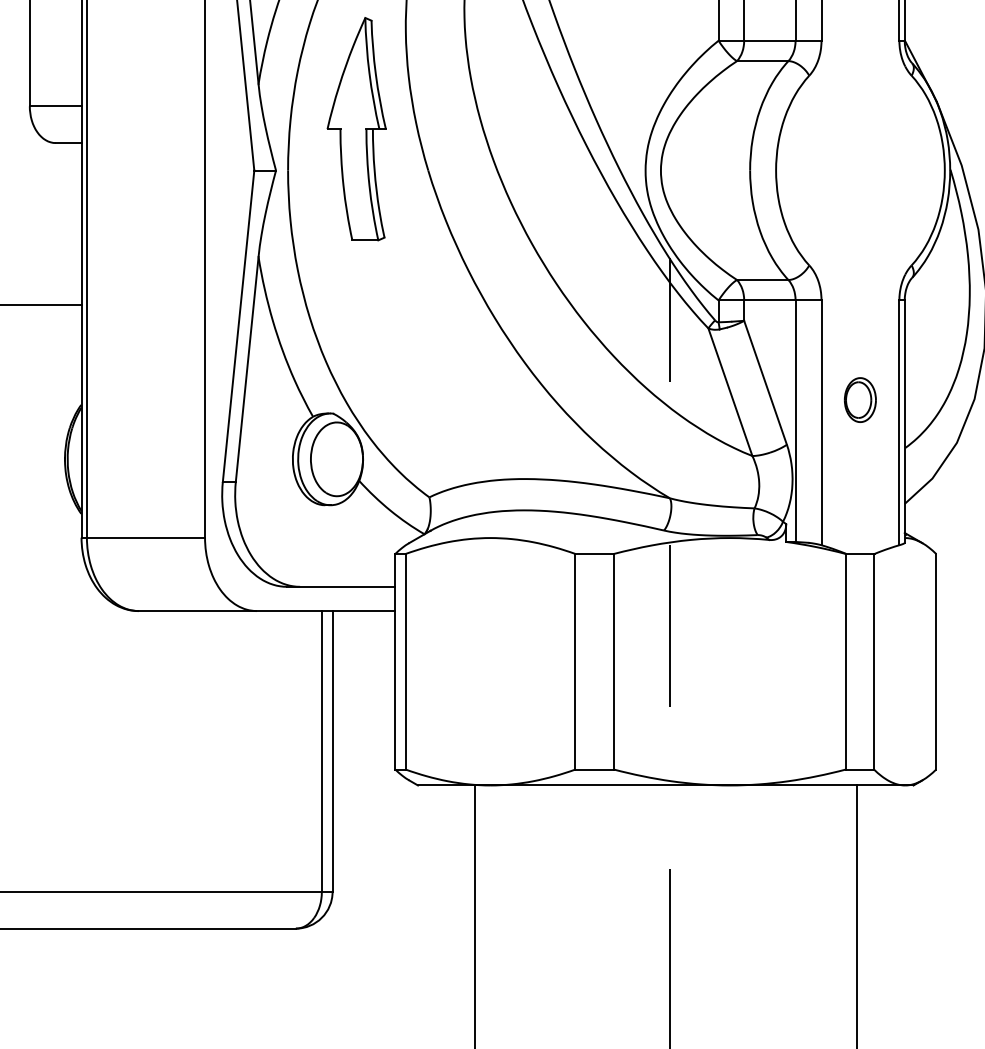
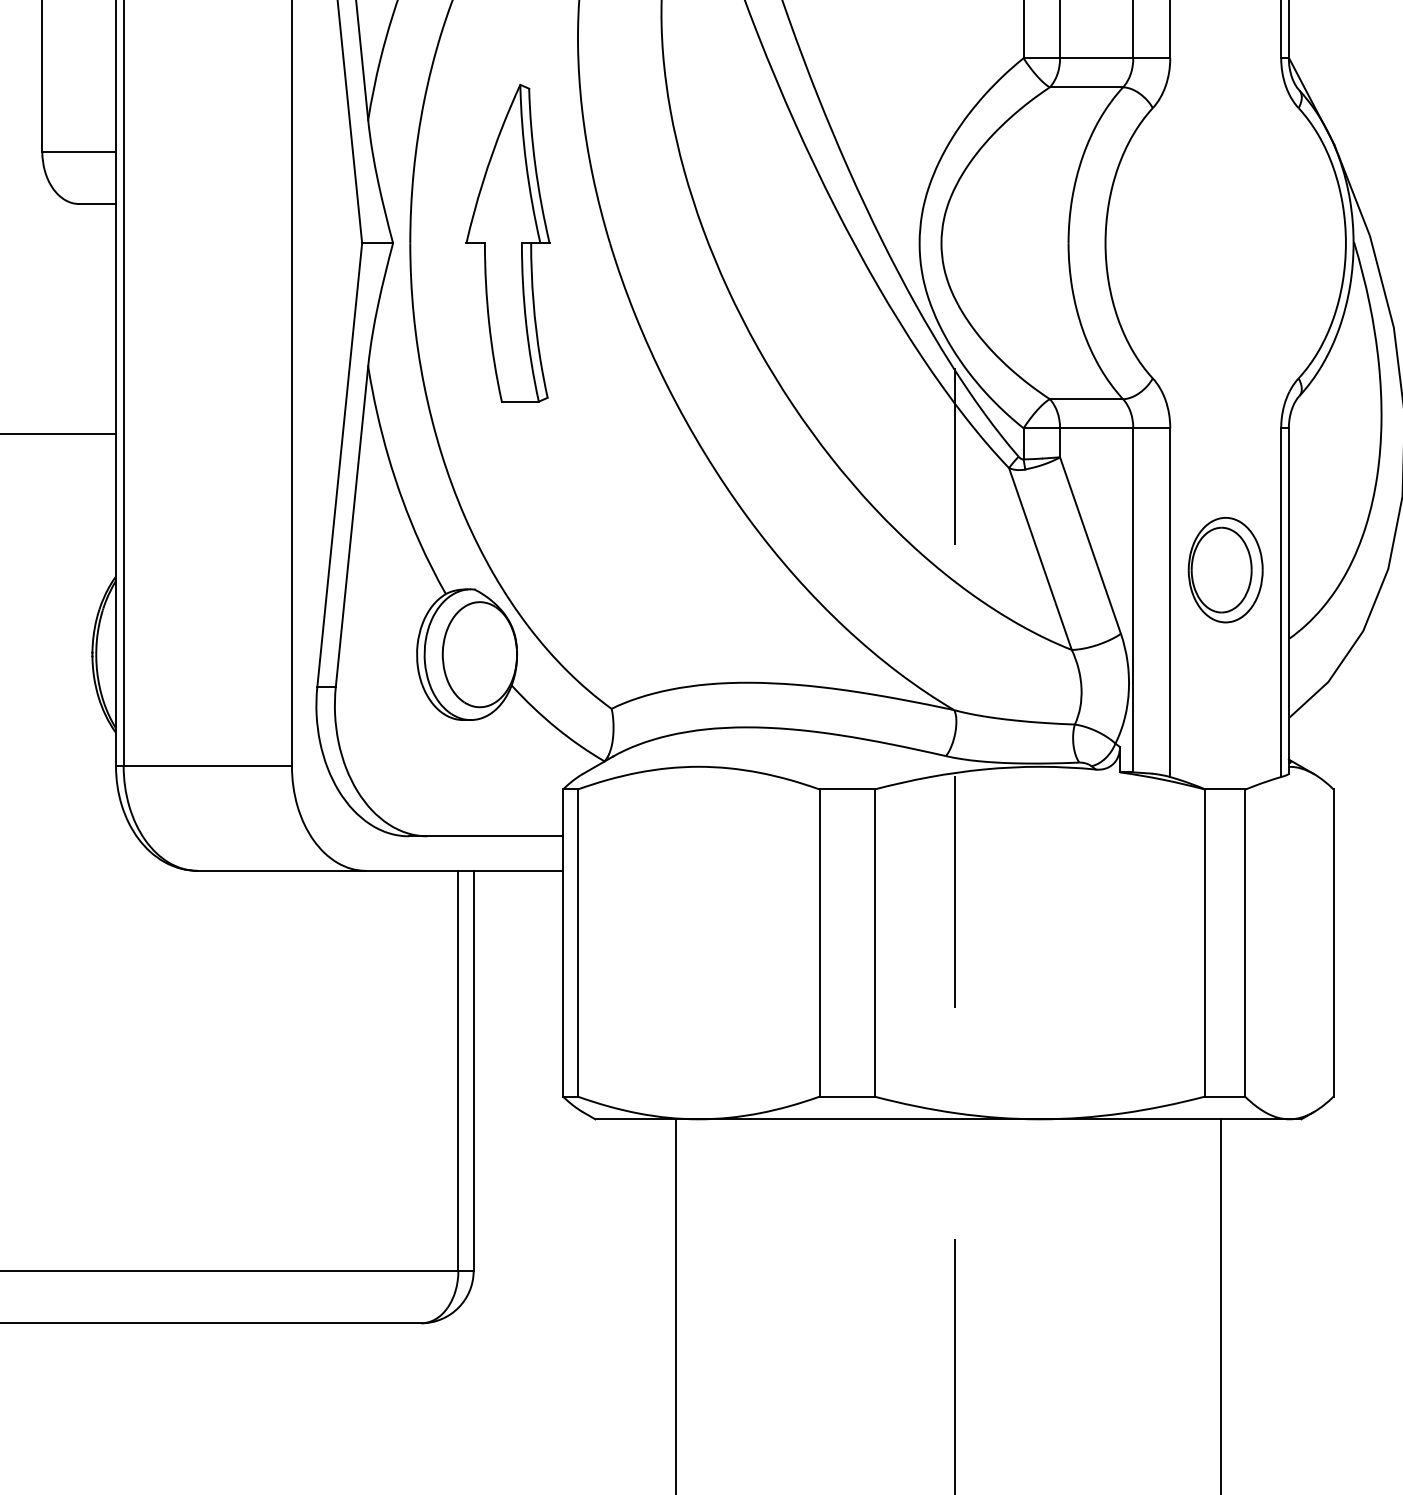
part: (356, 128) -> (507, 242), moved
part: (860, 400) -> (1225, 570), size x1.67

